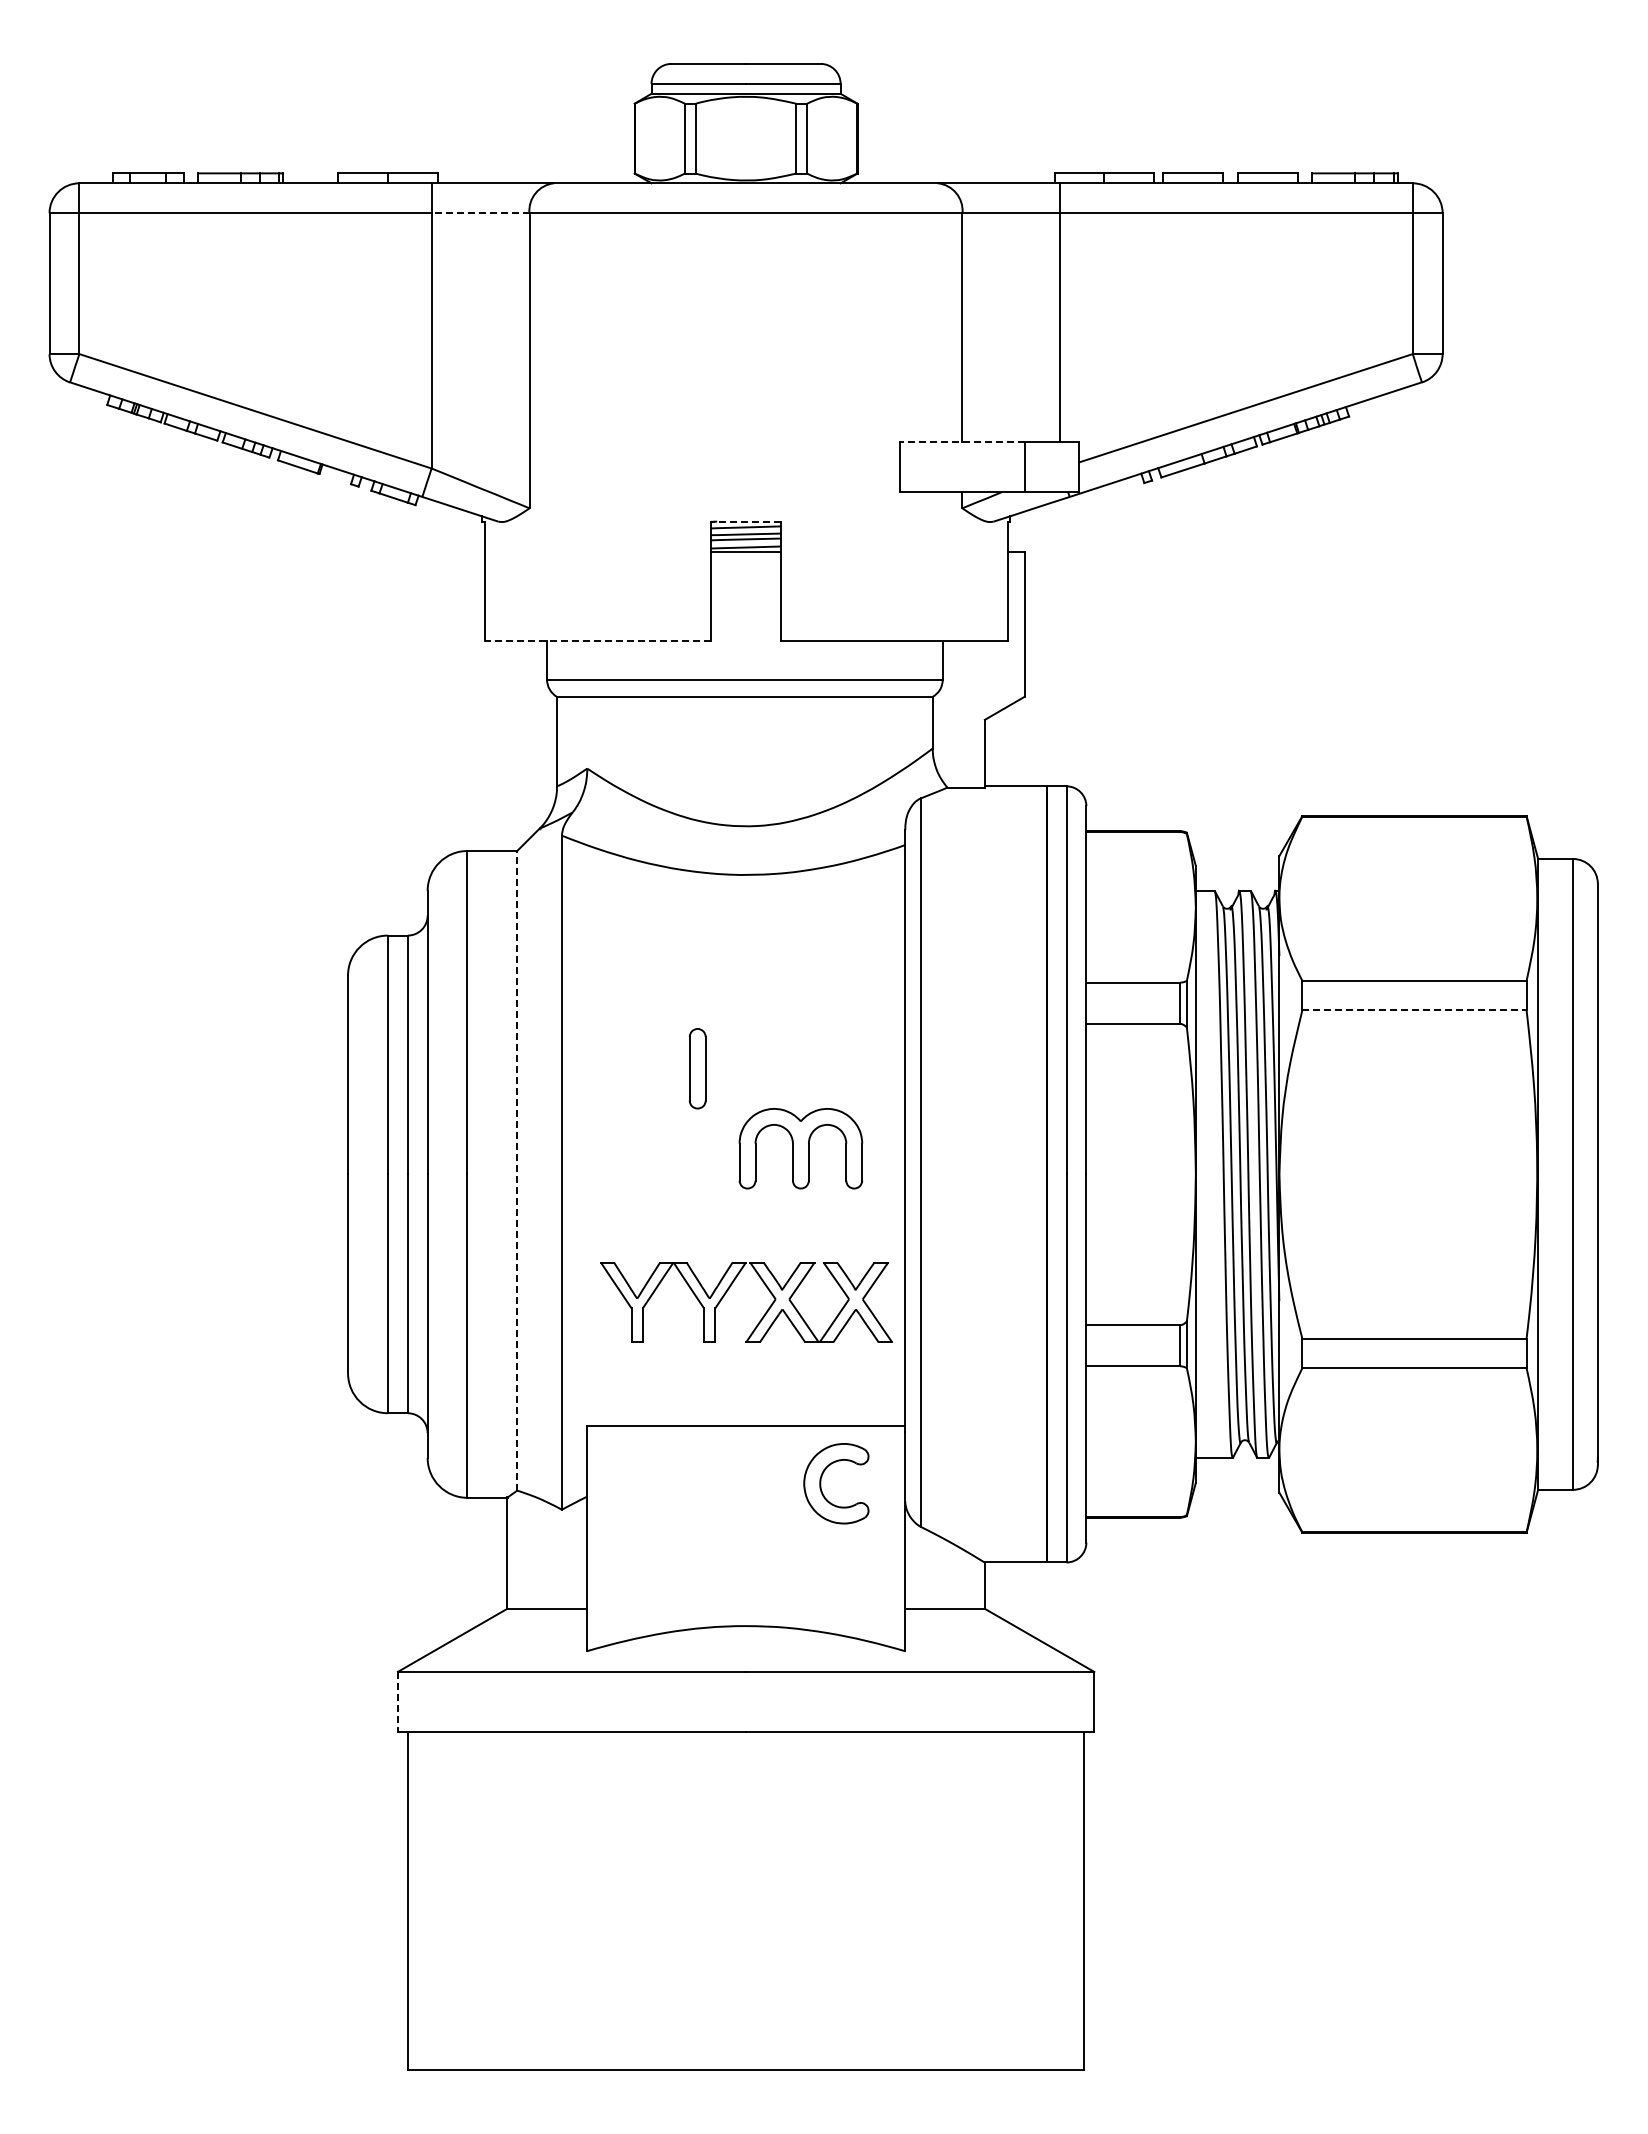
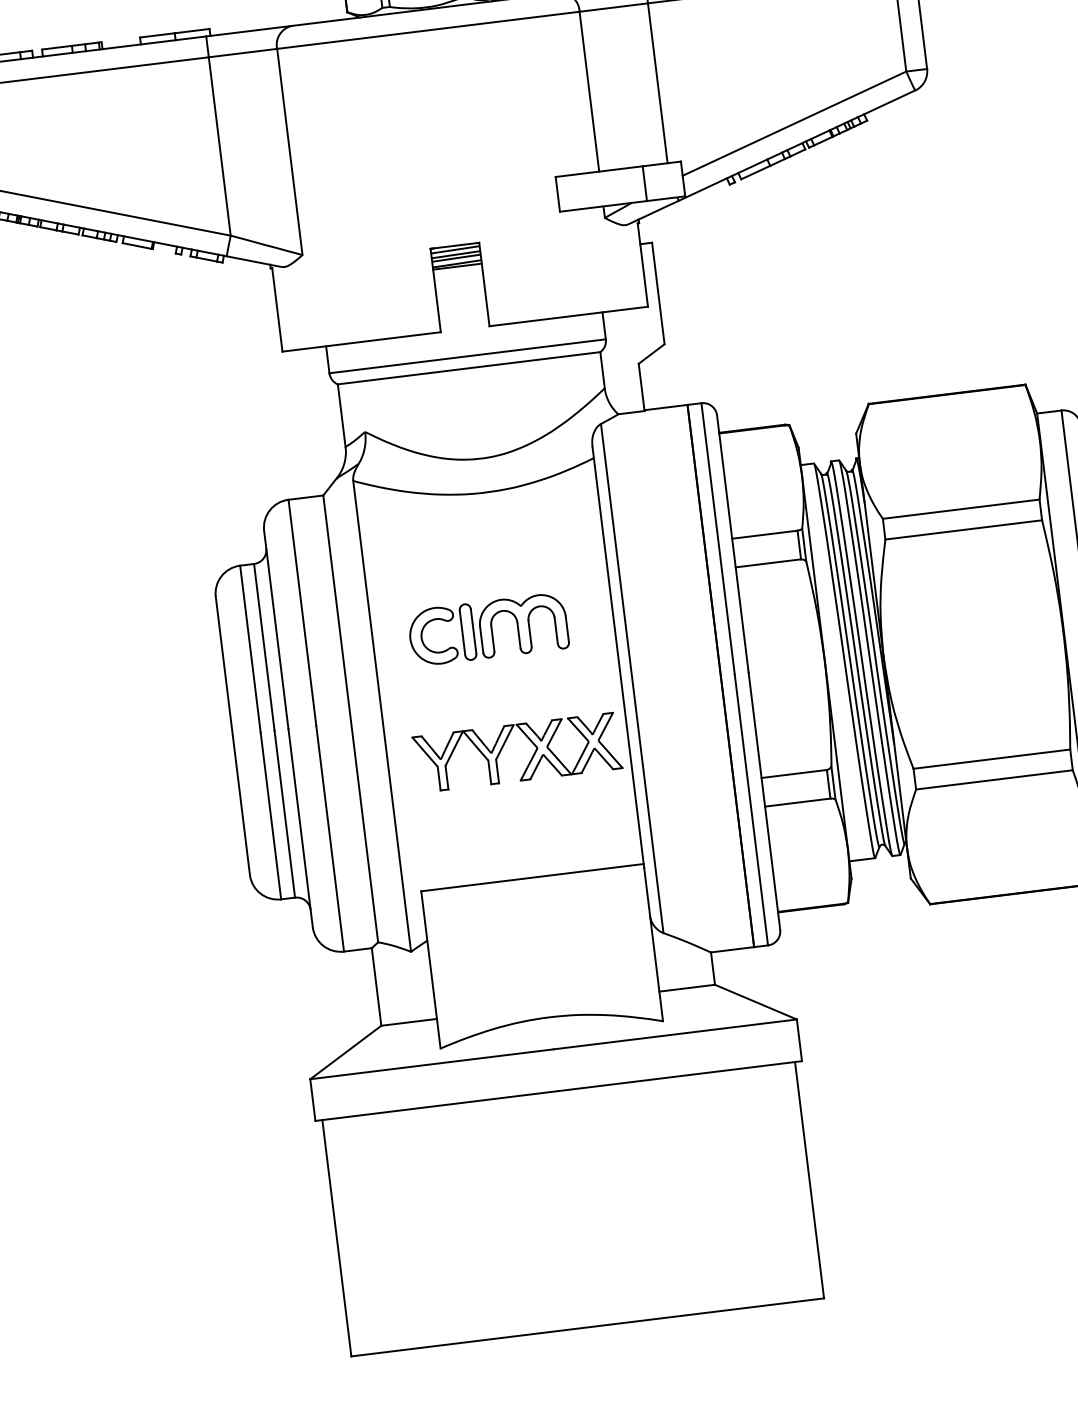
line: (480, 213) -> (242, 53), dashed -> solid
line: (961, 442) -> (598, 172), dashed -> solid
line: (746, 521) -> (455, 245), dashed -> solid
line: (597, 641) -> (361, 342), dashed -> solid
line: (1414, 1010) -> (963, 529), dashed -> solid
part: (800, 1148) -> (523, 625), moved
line: (517, 1170) -> (350, 718), dashed -> solid
part: (764, 1313) -> (530, 758), moved
part: (821, 1483) -> (422, 637), moved
line: (397, 1701) -> (312, 1099), dashed -> solid

